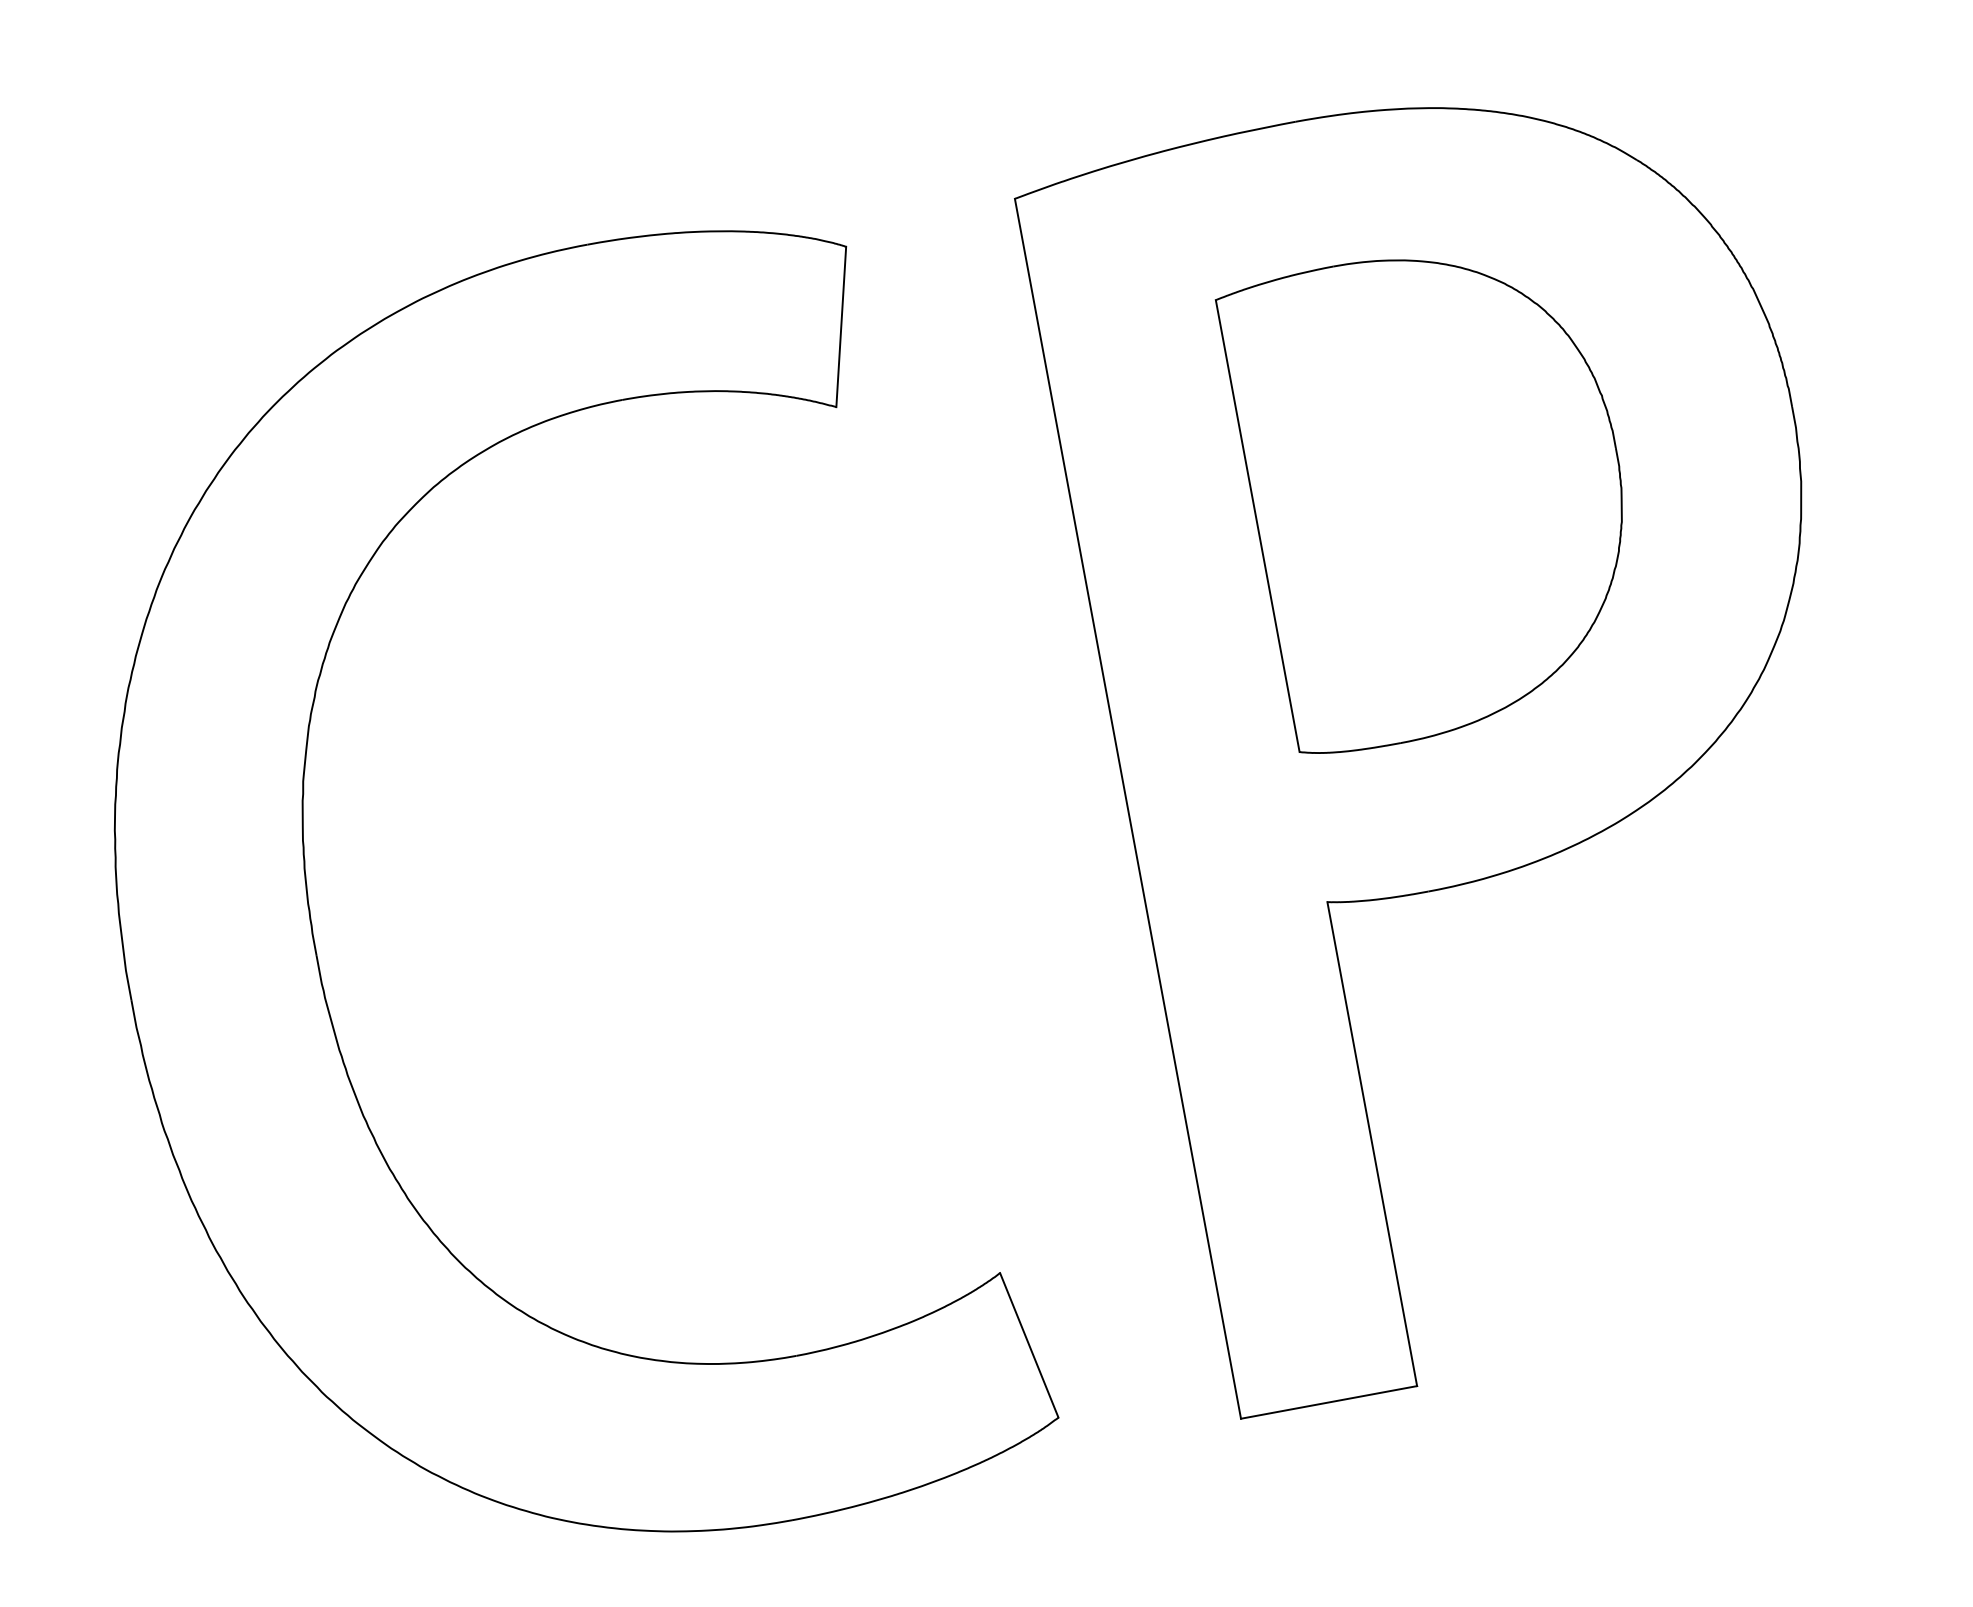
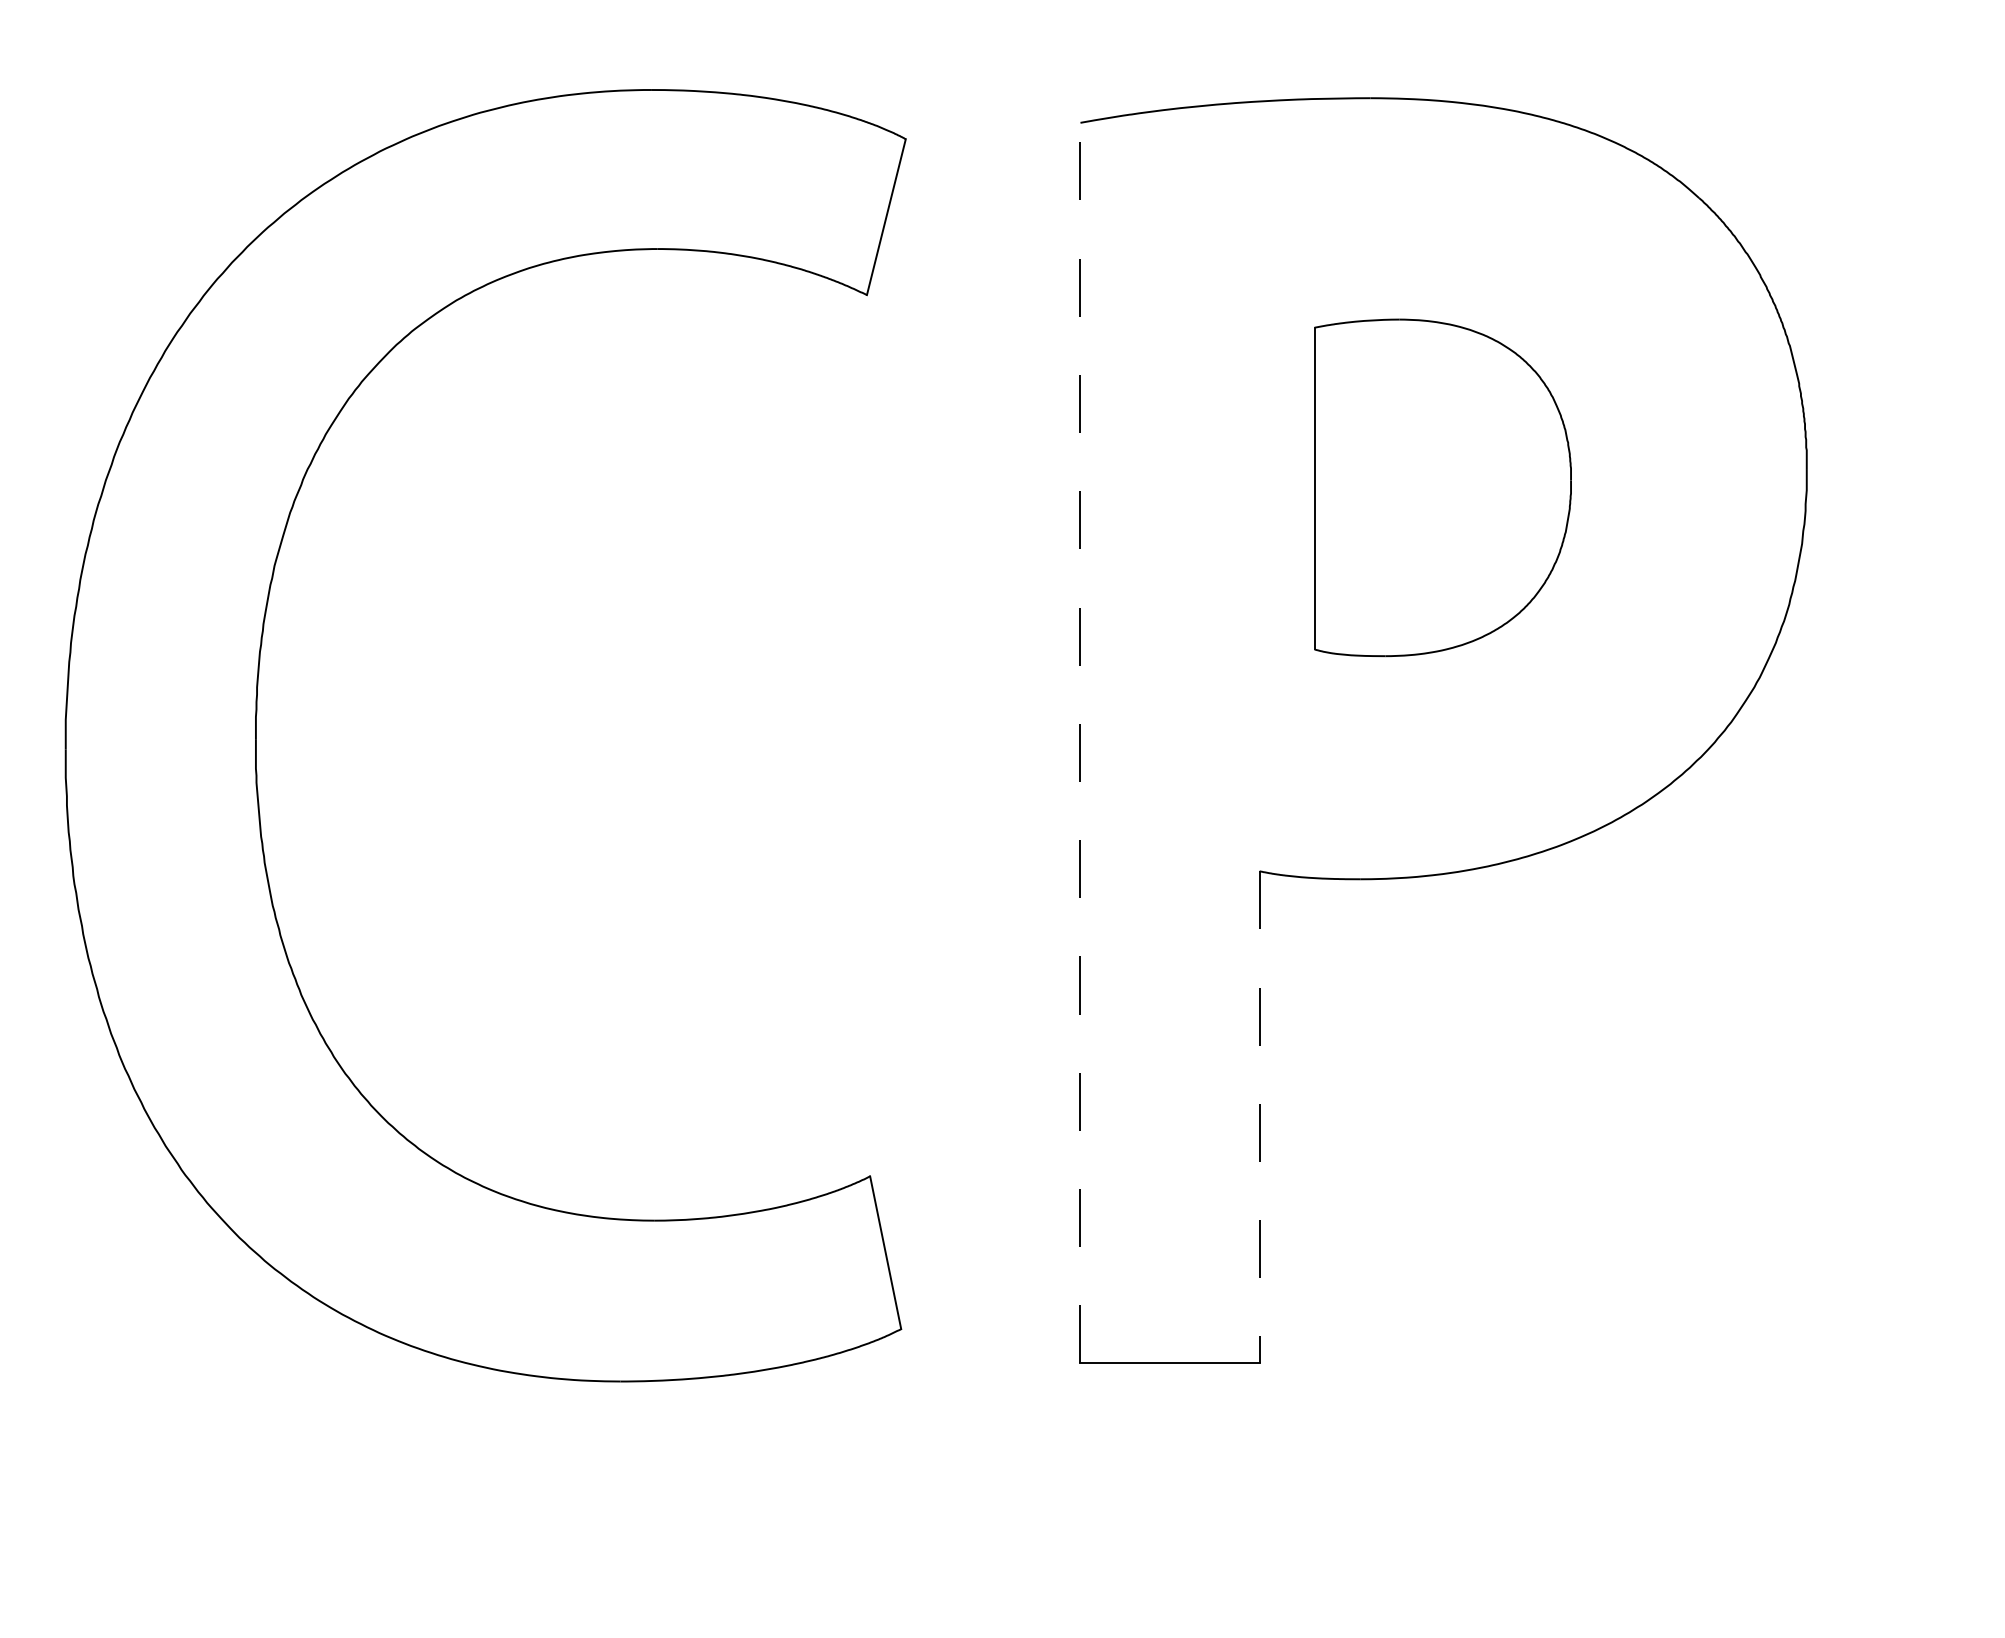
part: (1437, 491) -> (1442, 487), size x0.7
line: (1127, 808) -> (1080, 742), solid -> dashed
line: (1372, 1144) -> (1259, 1117), solid -> dashed

